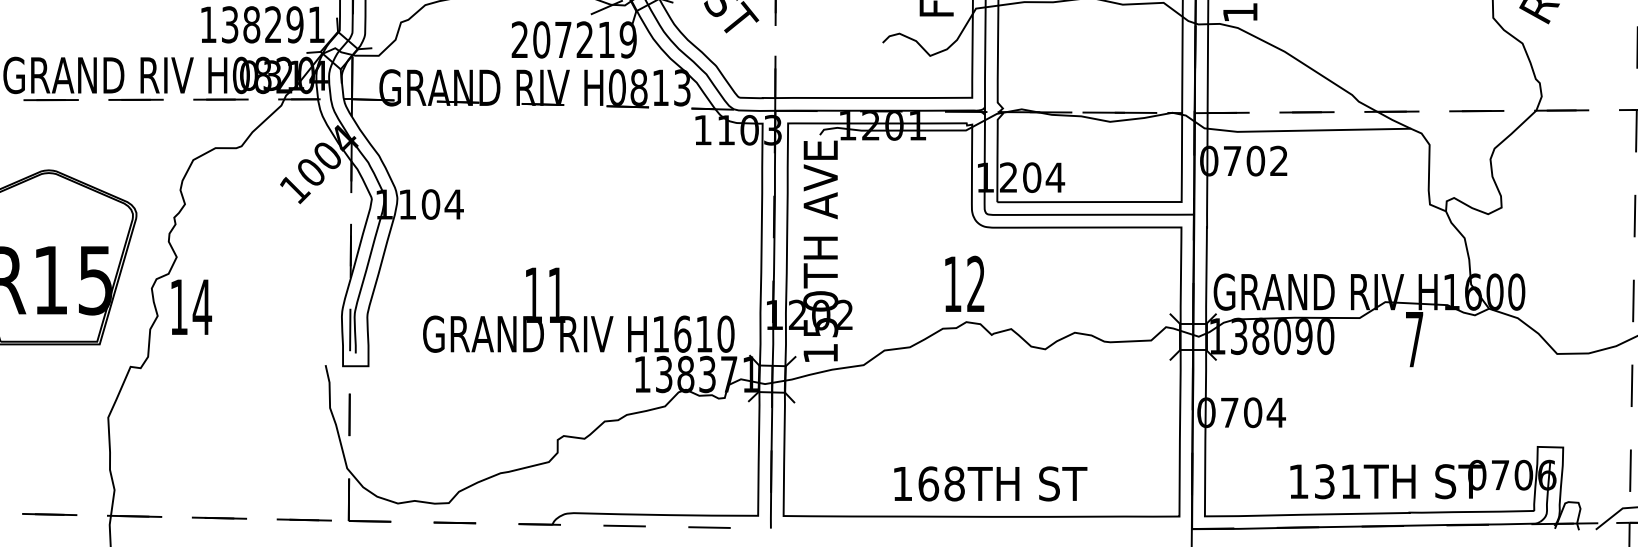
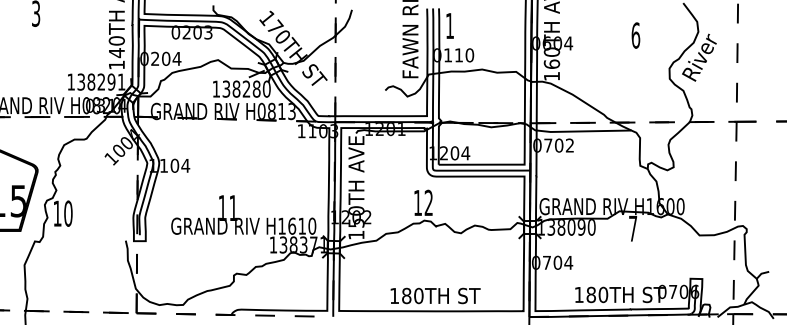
text: (573, 38) -> (241, 88), 207219 -> 138280
text: (200, 306) -> (67, 213), 14 -> 10
text: (1338, 480) -> (597, 294), 131TH -> 180TH
text: (941, 482) -> (412, 295), 168TH -> 180TH

